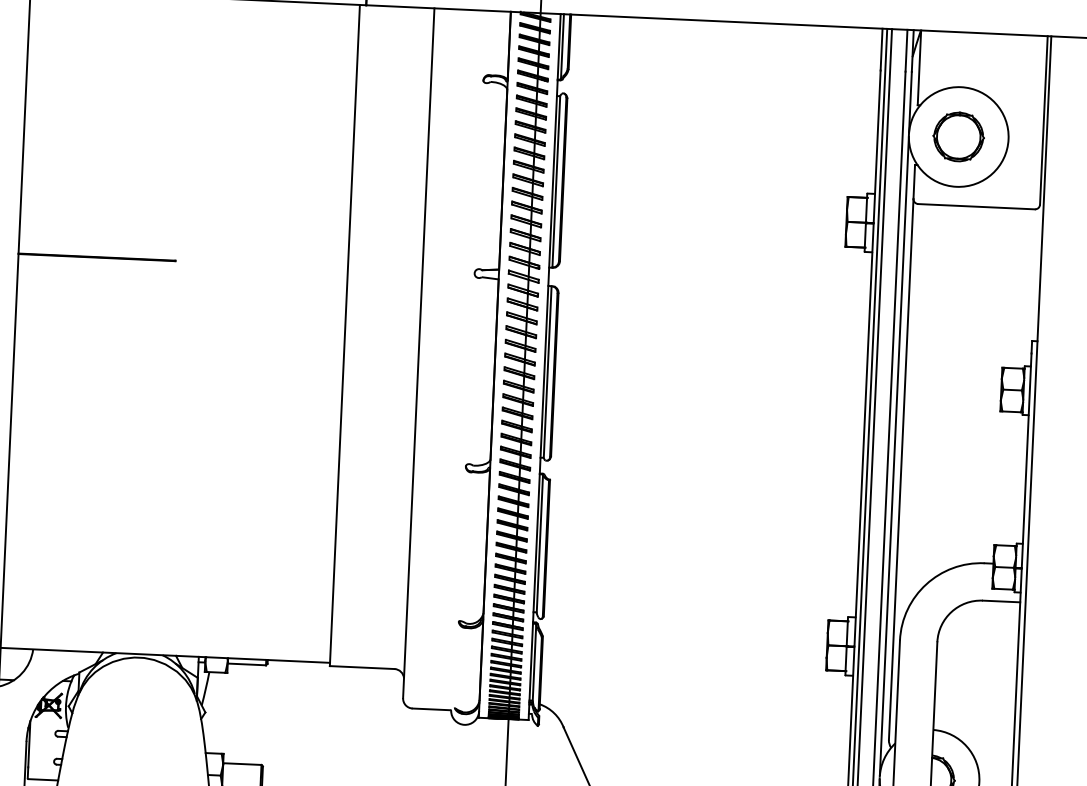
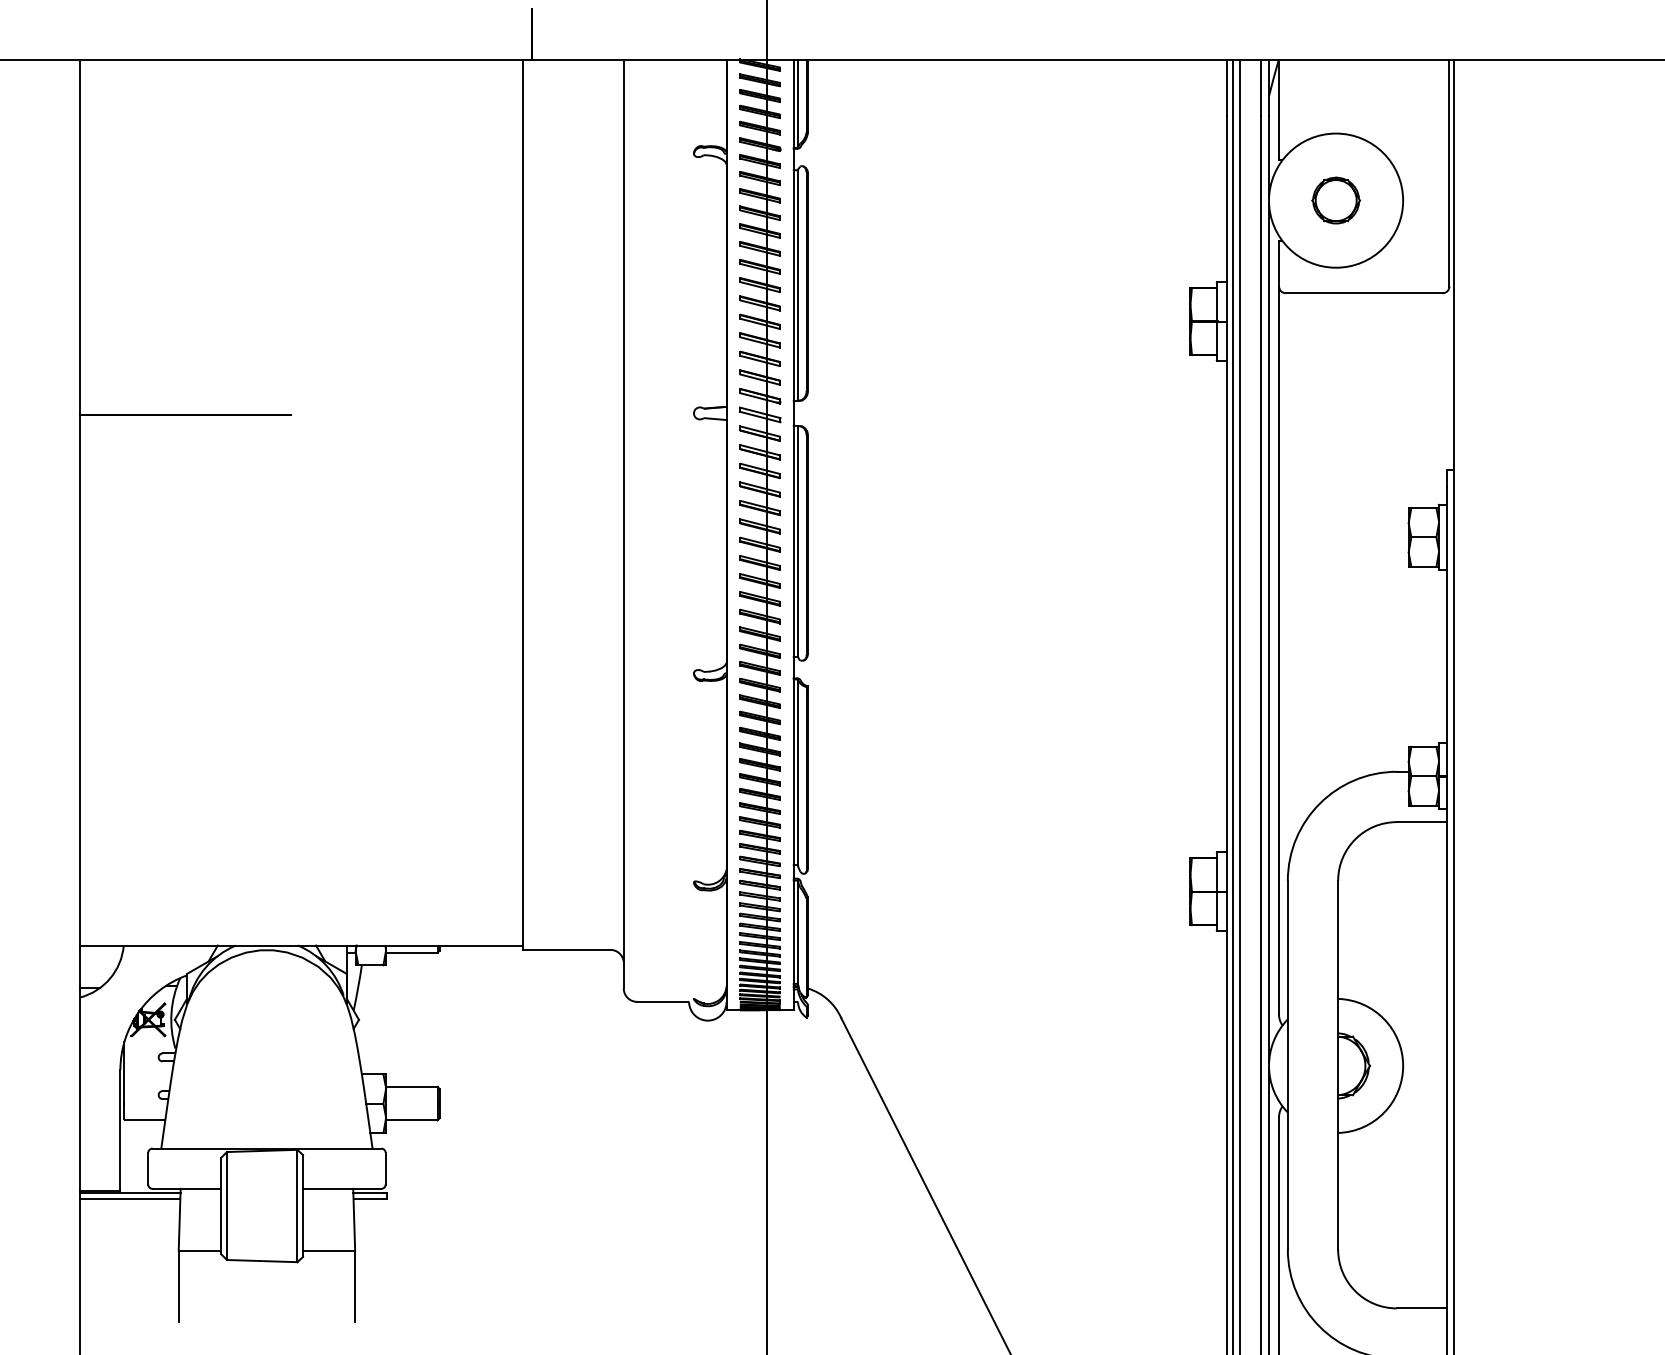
part: (959, 136) -> (1336, 200), size x0.7

